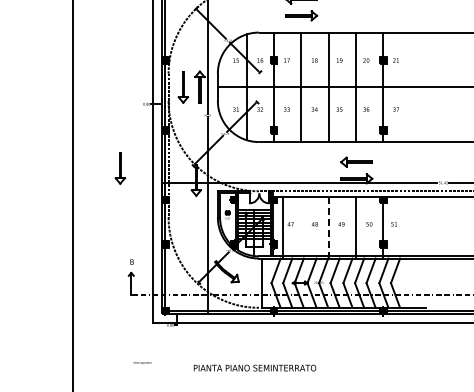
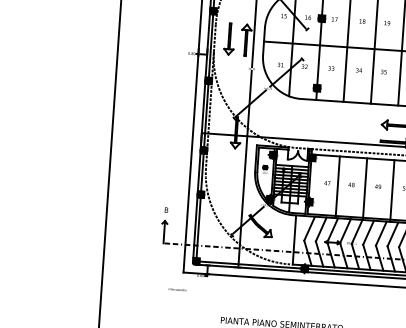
part: (119, 168) -> (160, 115), removed
line: (283, 227) -> (337, 187), moved
line: (328, 227) -> (364, 188), dashed -> solid
text: (142, 362) -> (177, 289), moved

